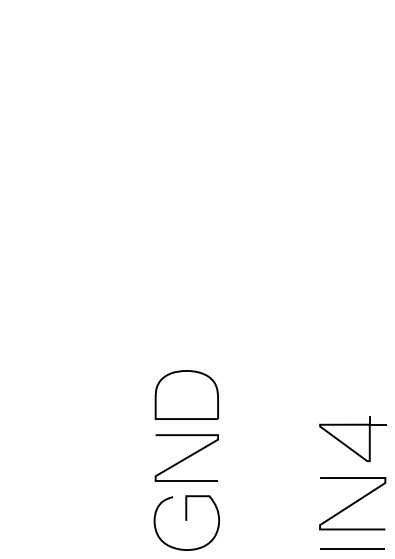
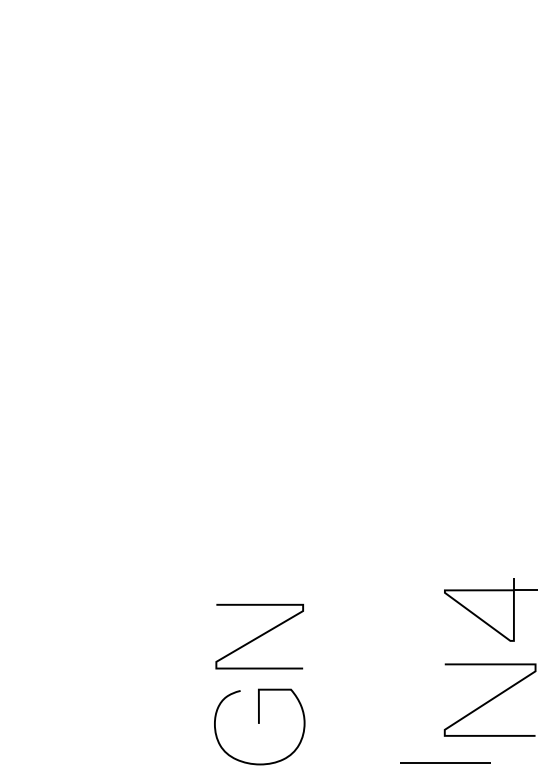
part: (186, 394) -> (259, 548), removed
line: (352, 548) -> (445, 762), moved

